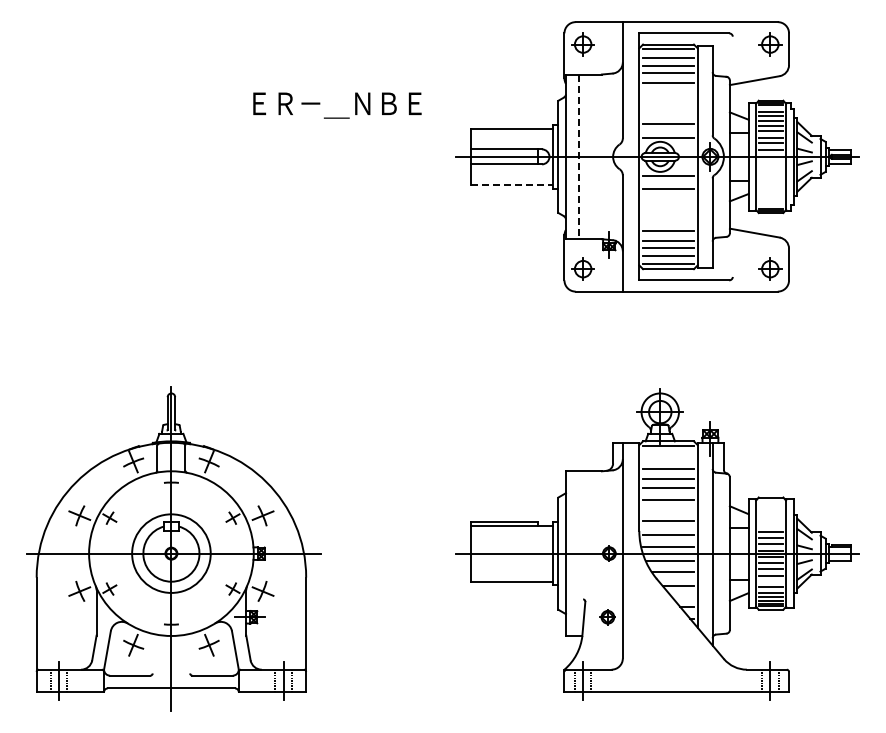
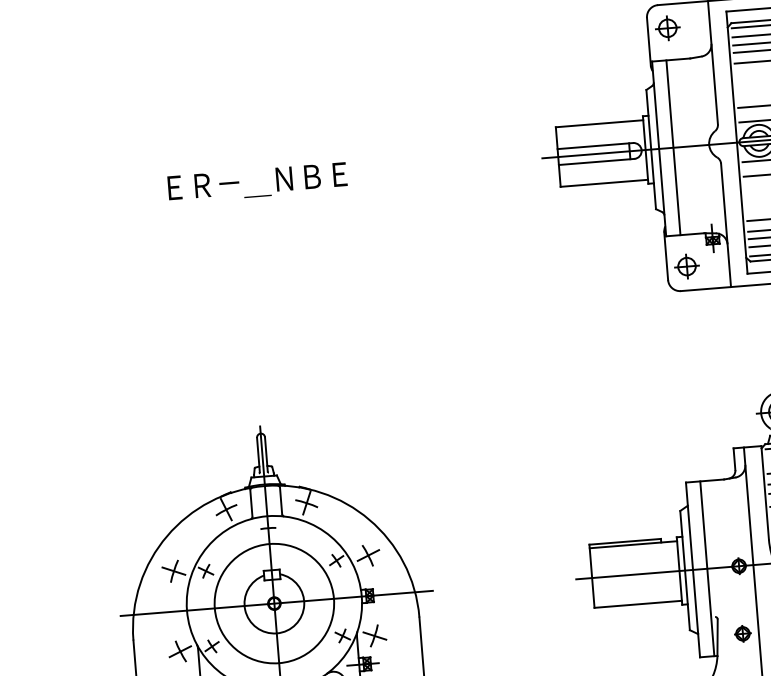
text: (337, 105) -> (257, 182), moved
line: (579, 157) -> (673, 148), dashed -> solid
line: (512, 184) -> (604, 182), dashed -> solid
circle: (171, 553) -> (274, 603), size x1.43
line: (579, 553) -> (707, 568), added

